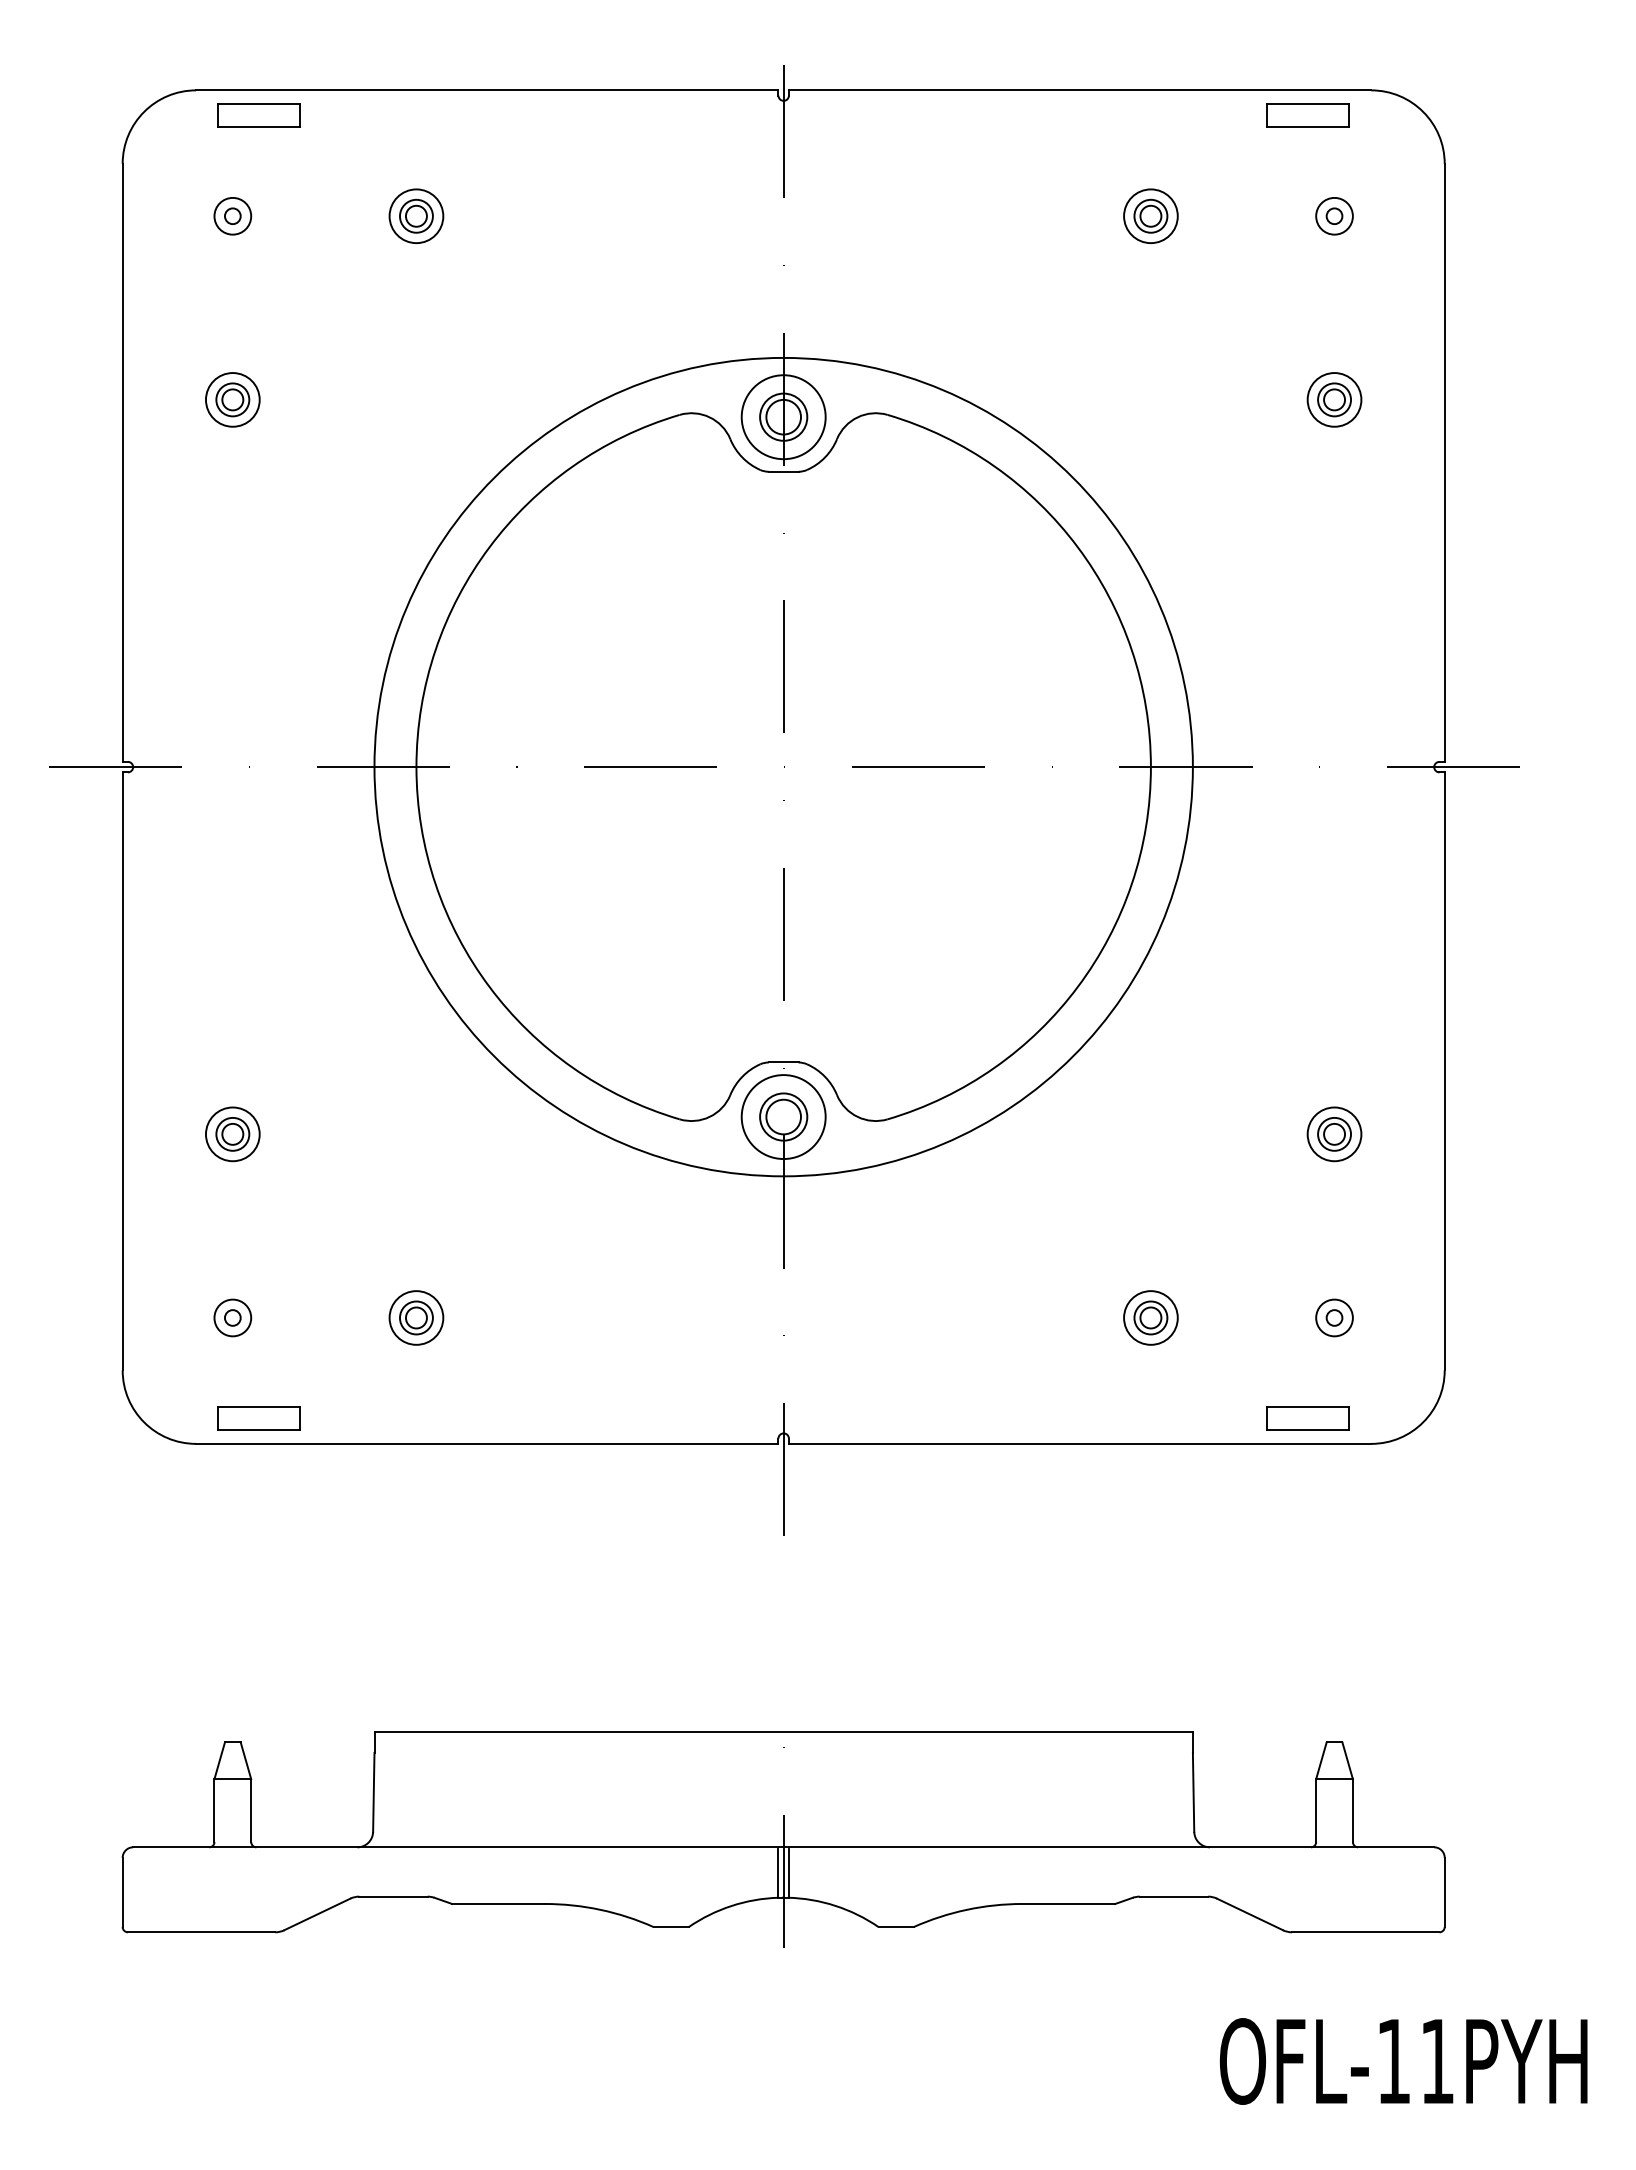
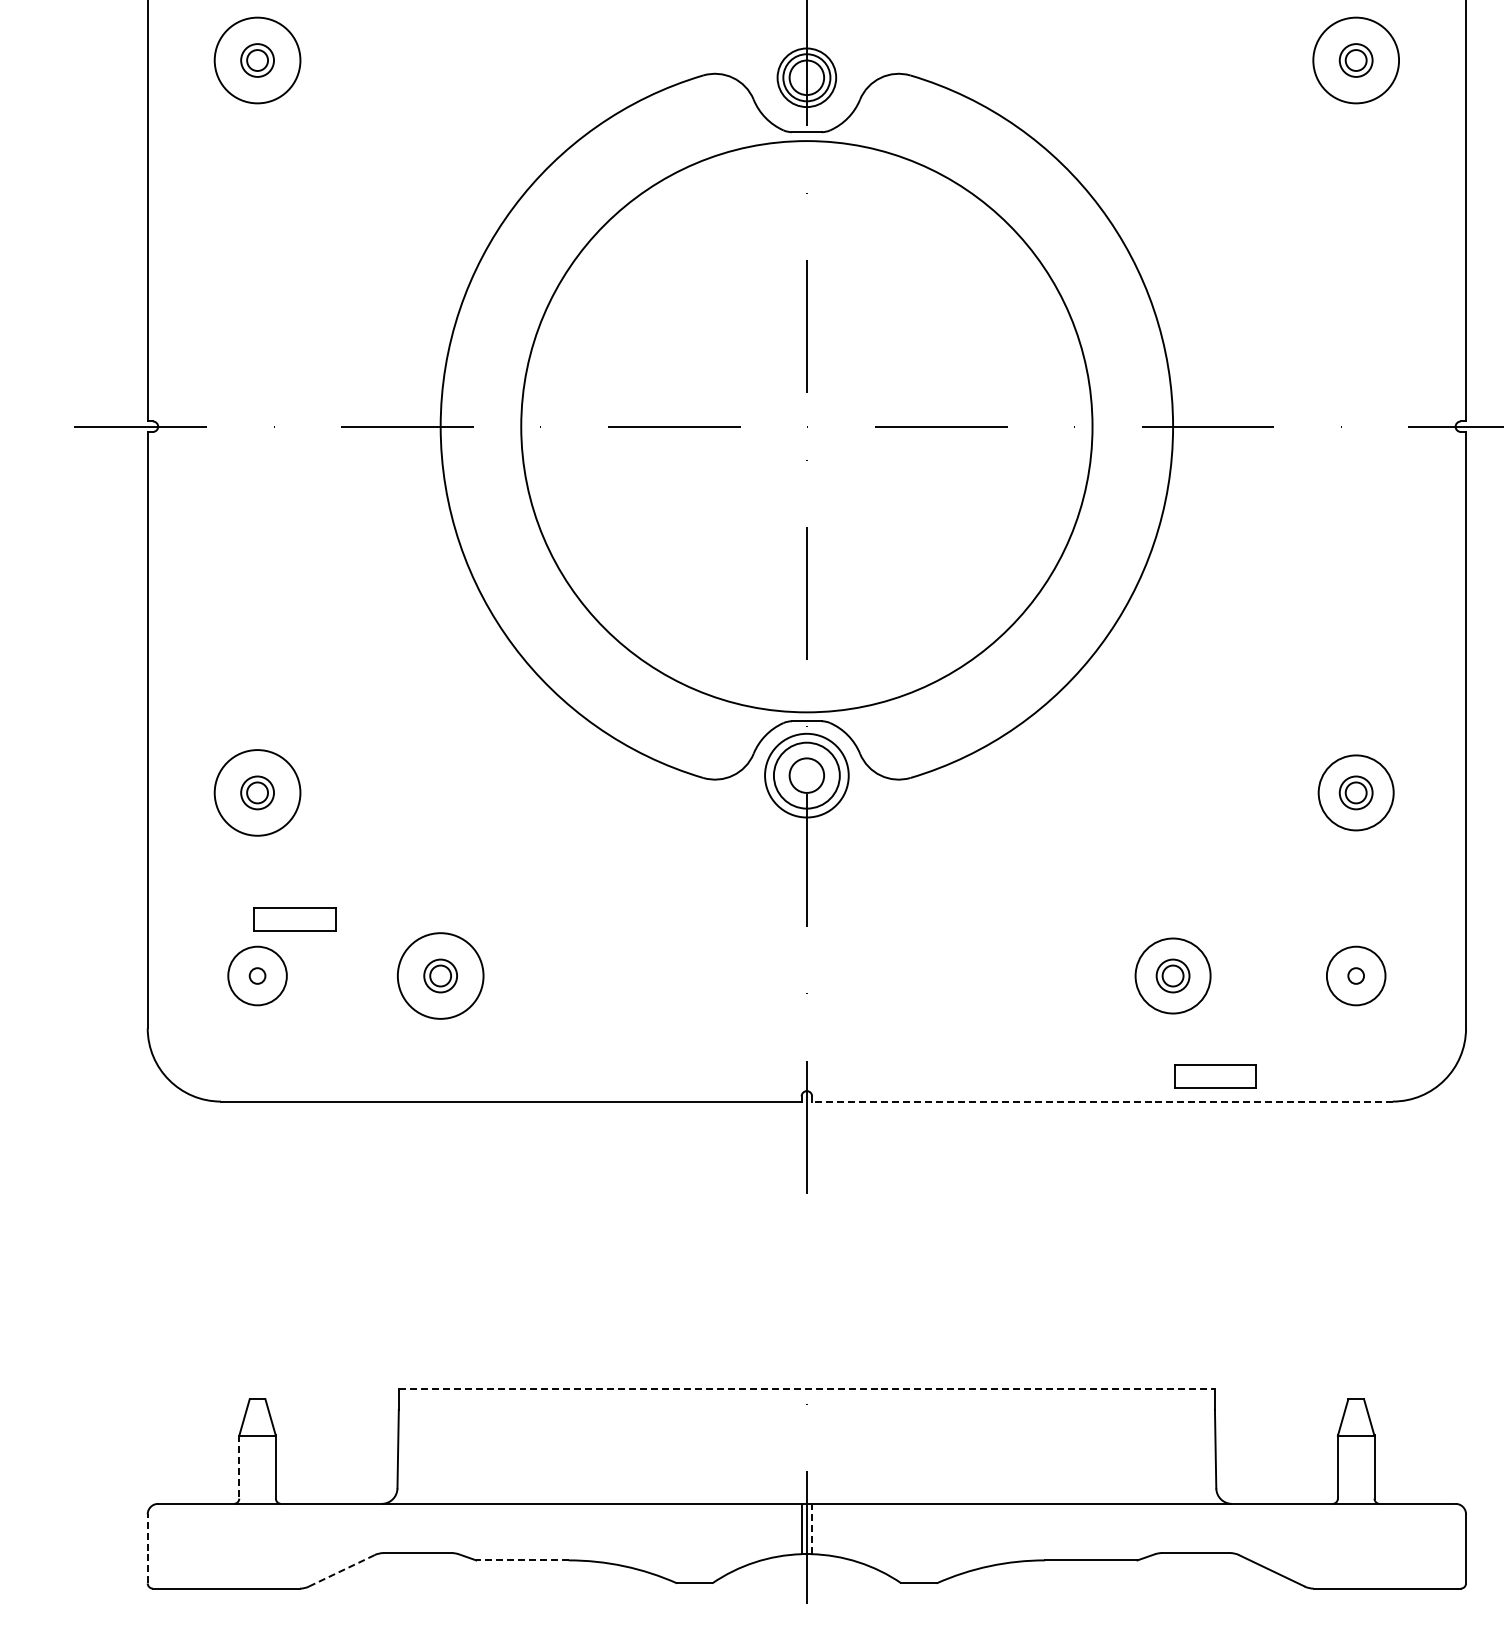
circle: (232, 399) -> (257, 60), size x1.6
circle: (1334, 399) -> (1356, 60), size x1.6
circle: (783, 417) -> (806, 78), size x0.7
circle: (783, 766) -> (806, 426), size x0.7
circle: (783, 1116) -> (806, 775), size x1.4
circle: (232, 1134) -> (257, 793), size x1.6
circle: (1334, 1134) -> (1356, 793), size x1.4
circle: (232, 1317) -> (257, 975), size x1.6
circle: (416, 1317) -> (440, 975), size x1.6
circle: (1150, 1317) -> (1172, 975), size x1.4
circle: (1334, 1317) -> (1356, 975), size x1.6
part: (258, 1418) -> (294, 919), moved
part: (1307, 1418) -> (1214, 1076), moved
line: (1079, 1443) -> (1101, 1101), solid -> dashed
line: (784, 1731) -> (807, 1388), solid -> dashed
line: (214, 1810) -> (239, 1467), solid -> dashed
line: (788, 1873) -> (811, 1529), solid -> dashed
line: (122, 1892) -> (147, 1548), solid -> dashed
line: (498, 1903) -> (522, 1559), solid -> dashed
line: (317, 1914) -> (342, 1570), solid -> dashed

